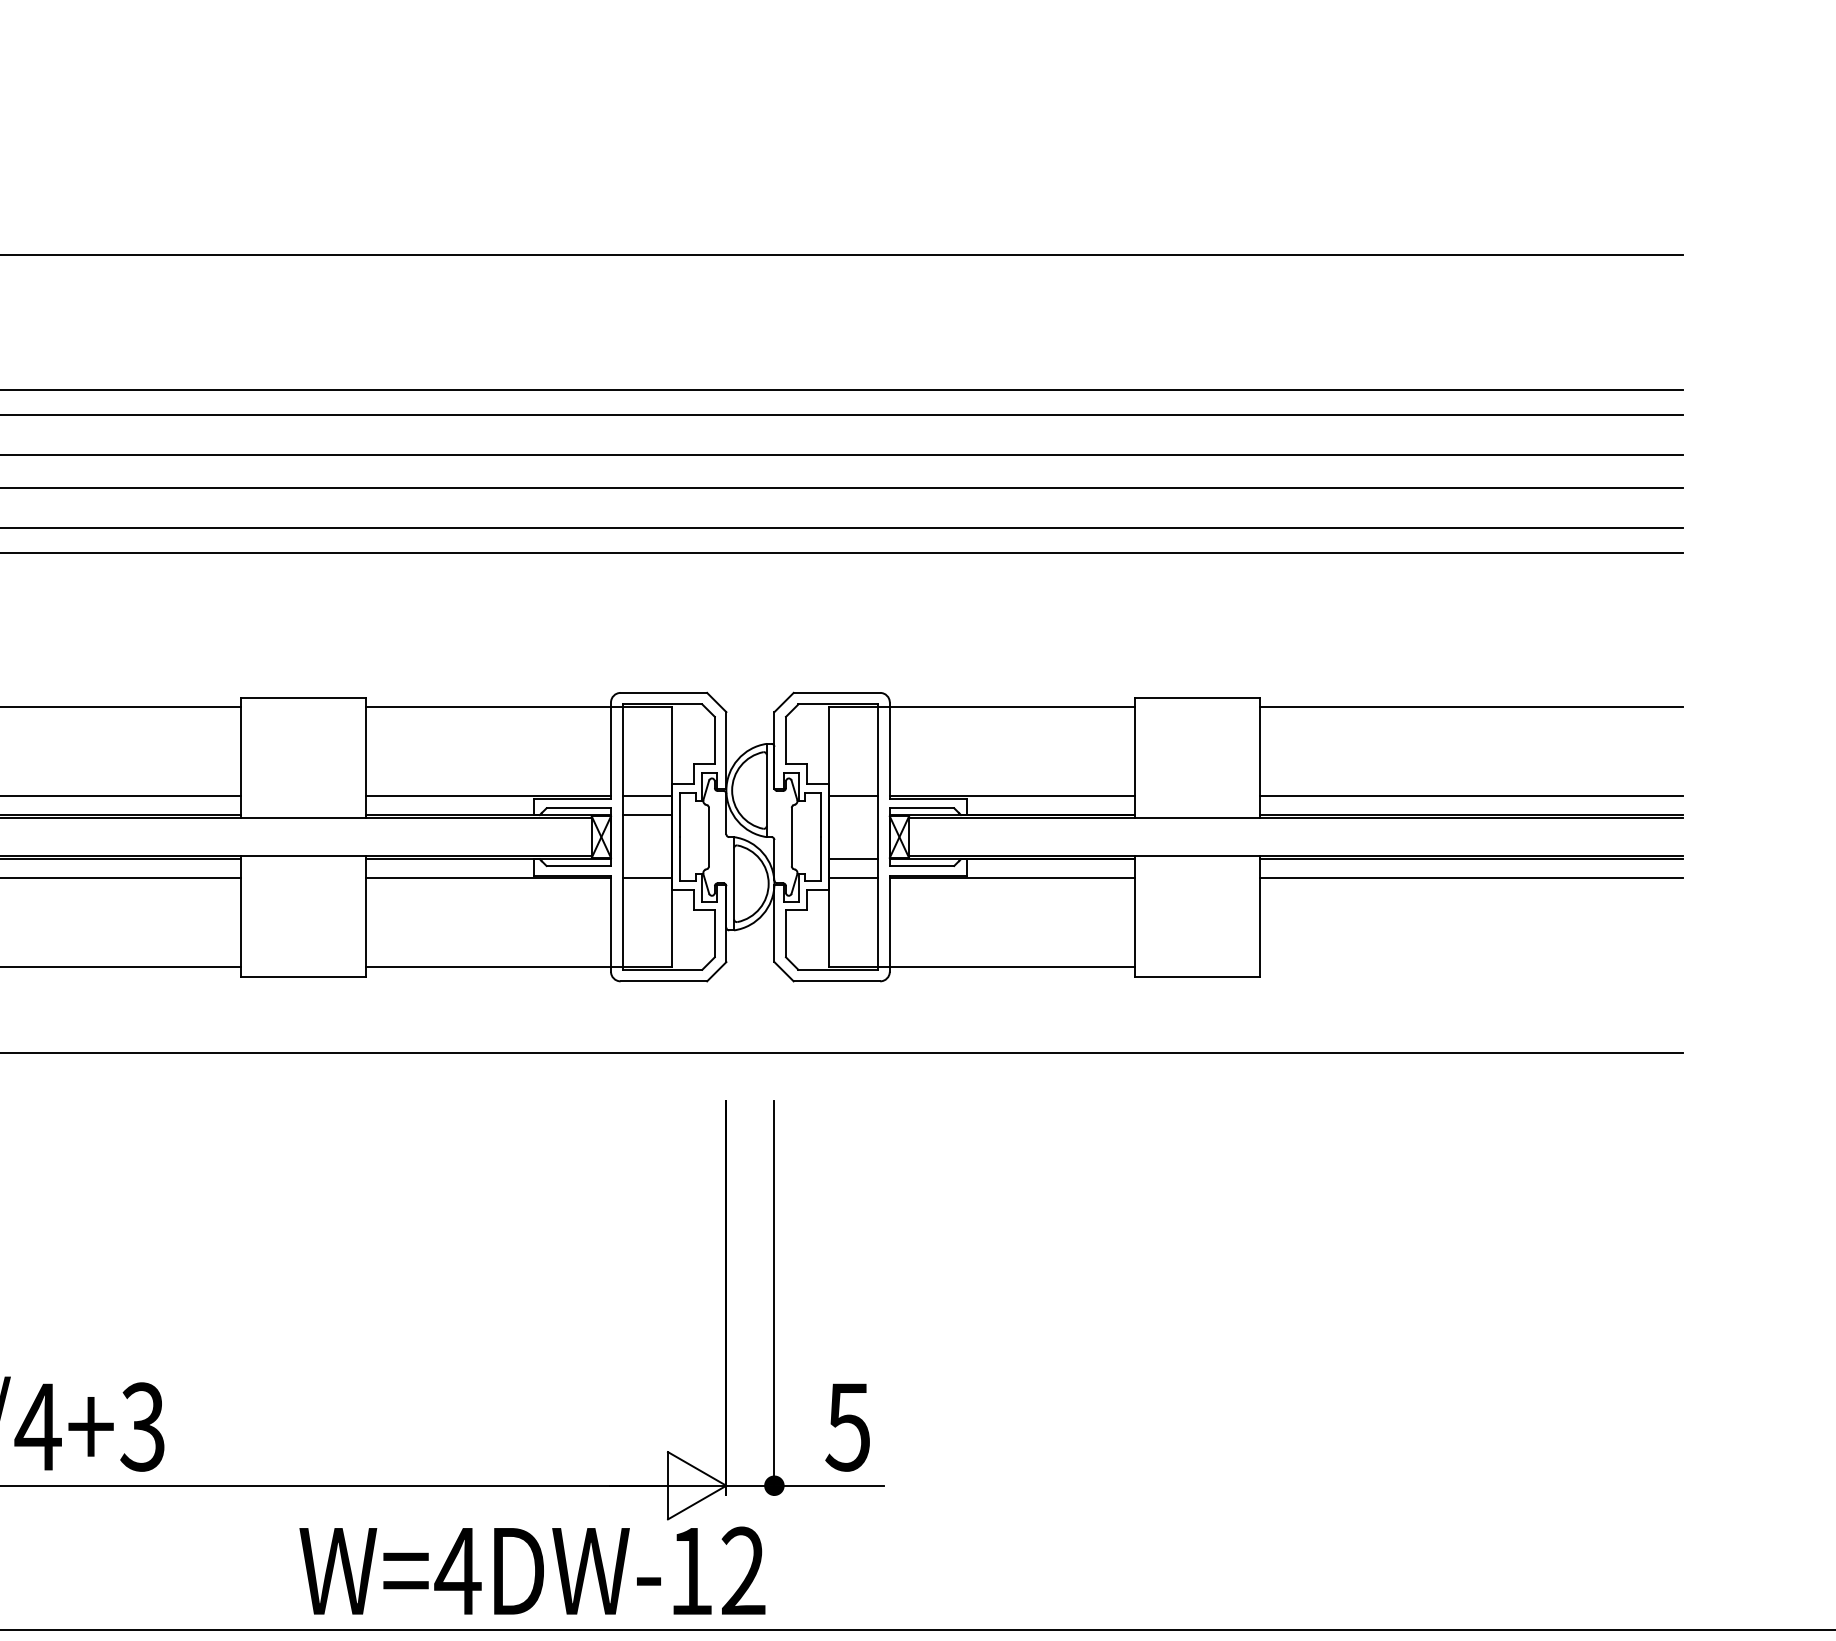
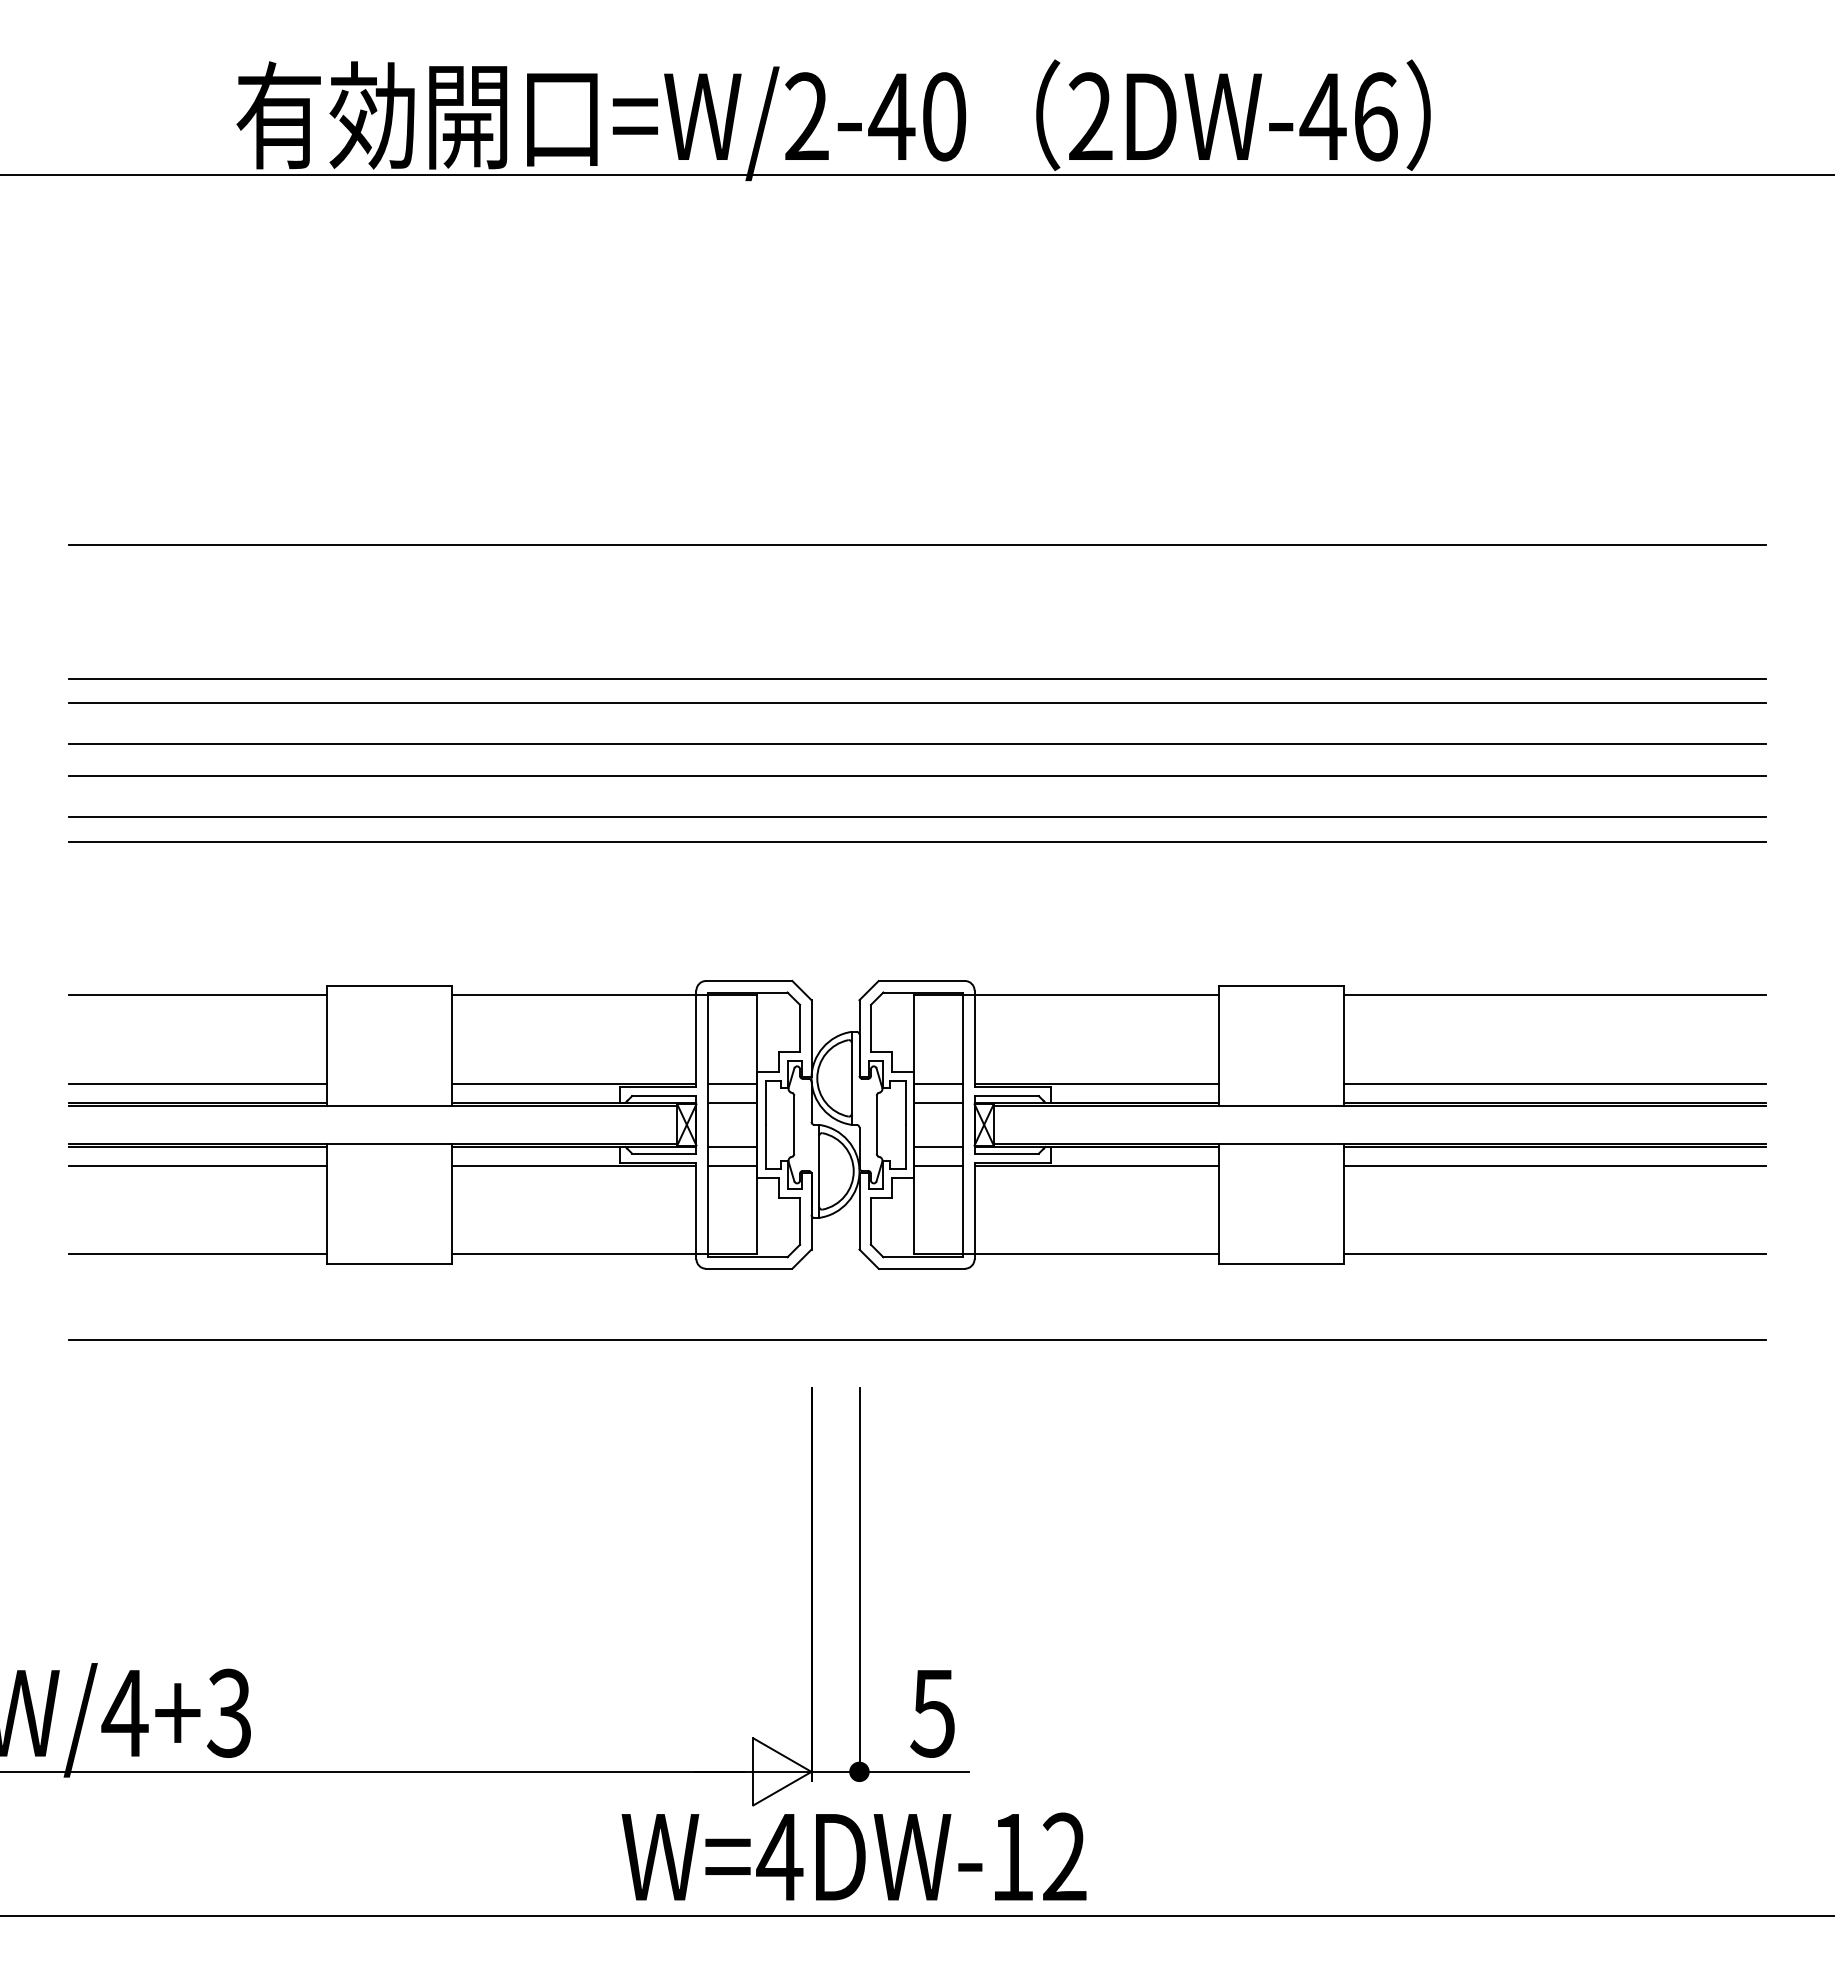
line: (853, 814) -> (938, 1102), added
line: (646, 858) -> (731, 1146), added
line: (1471, 967) -> (1554, 1254), added
text: (531, 1570) -> (853, 1856), moved

